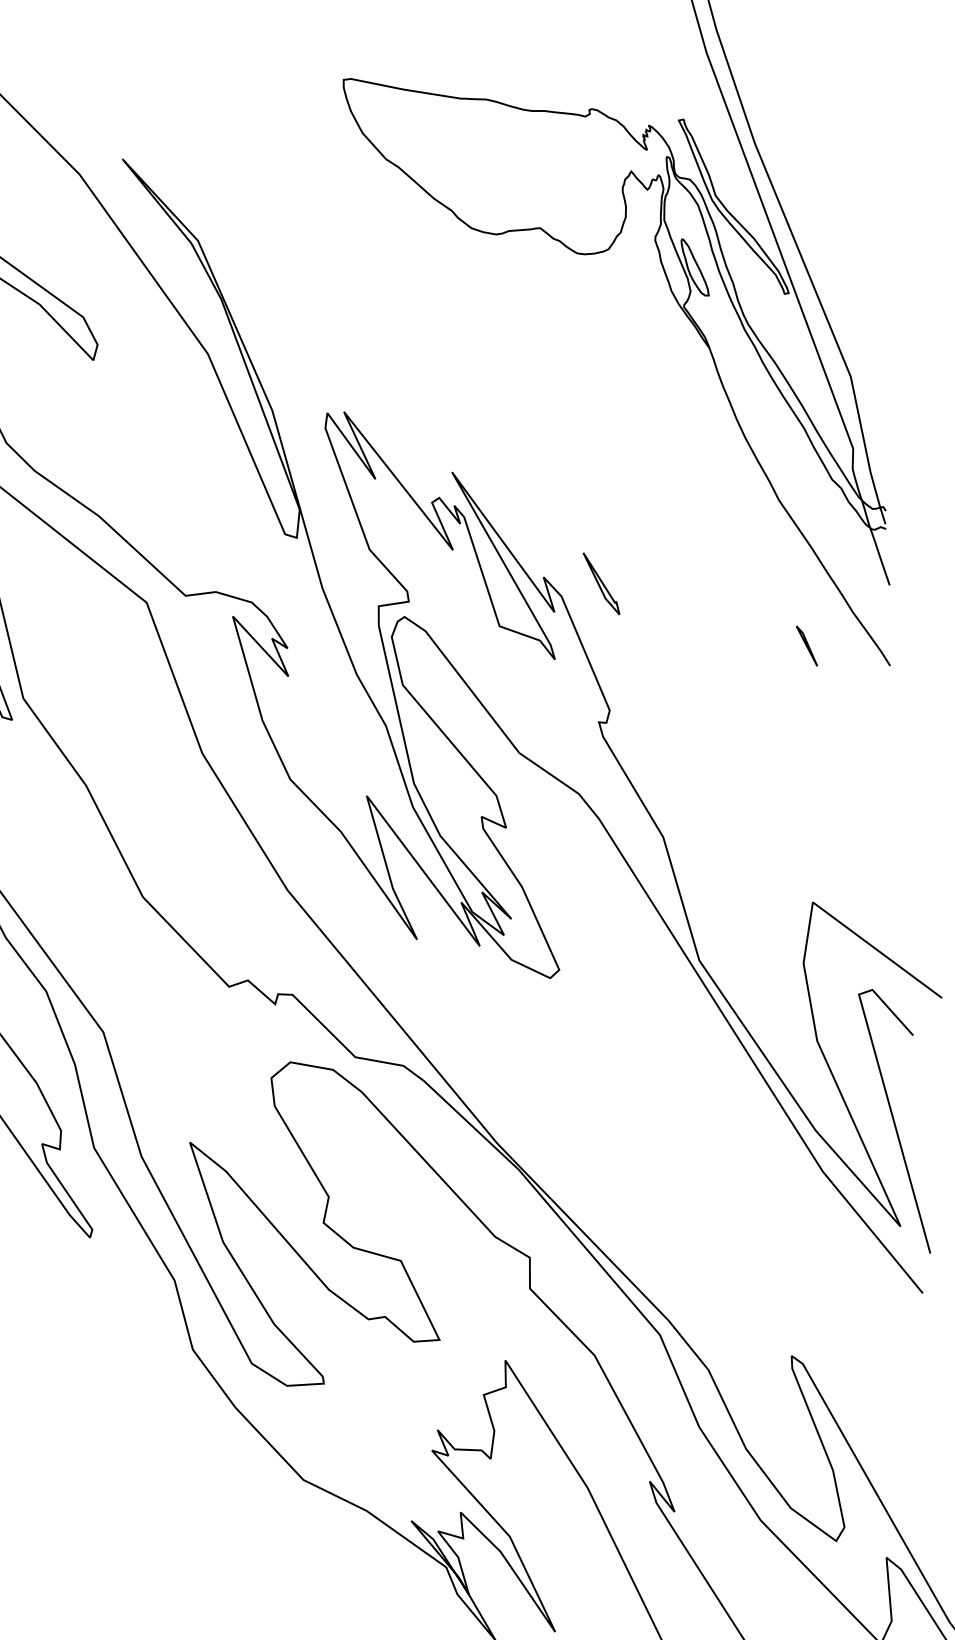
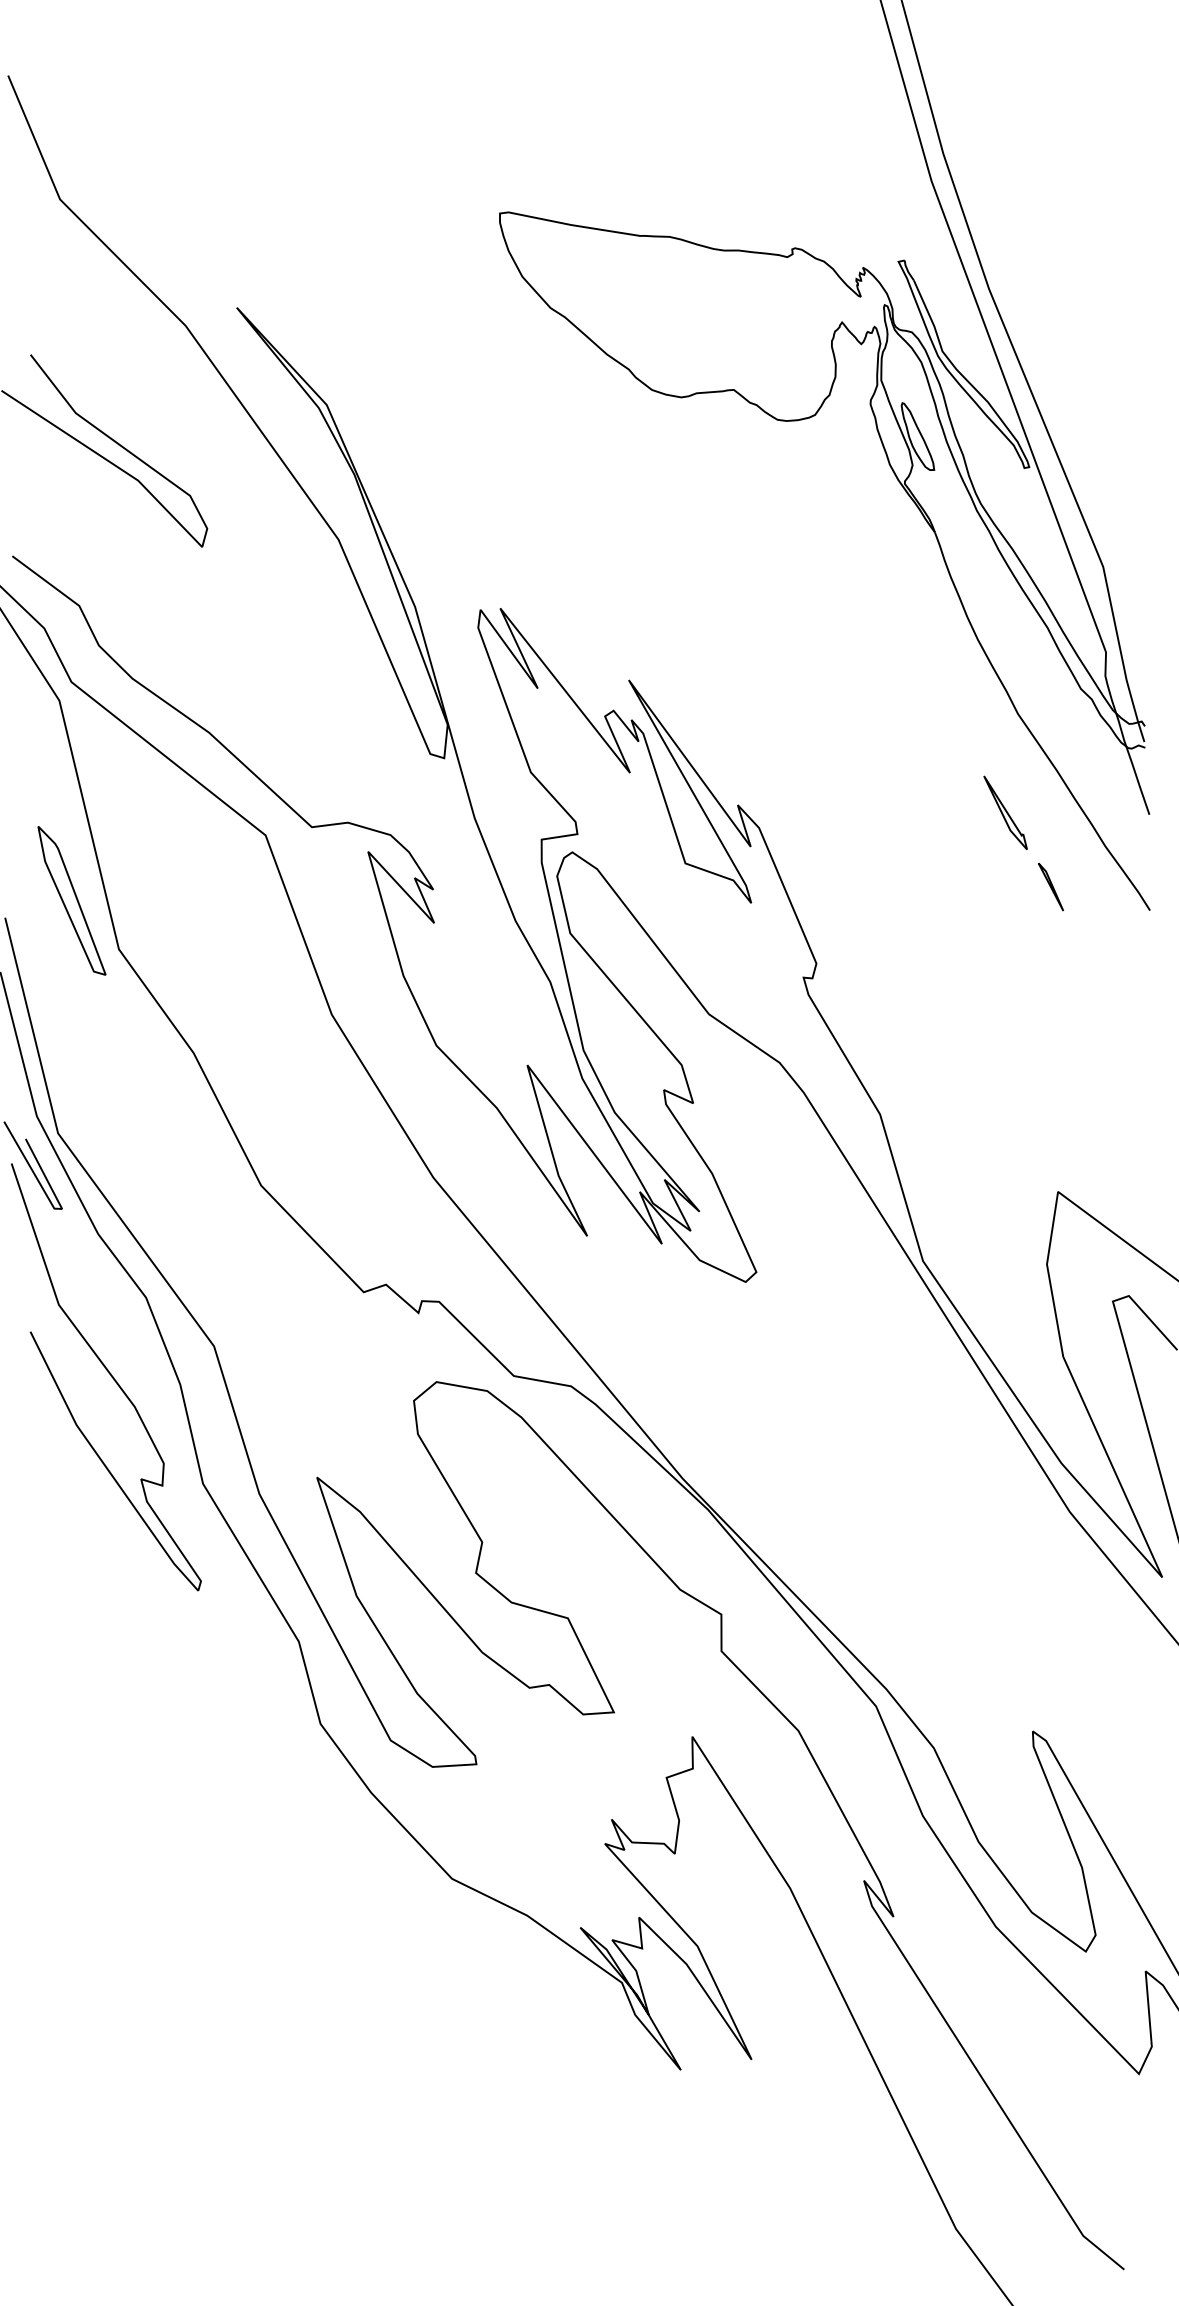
part: (601, 583) -> (1005, 812), moved

